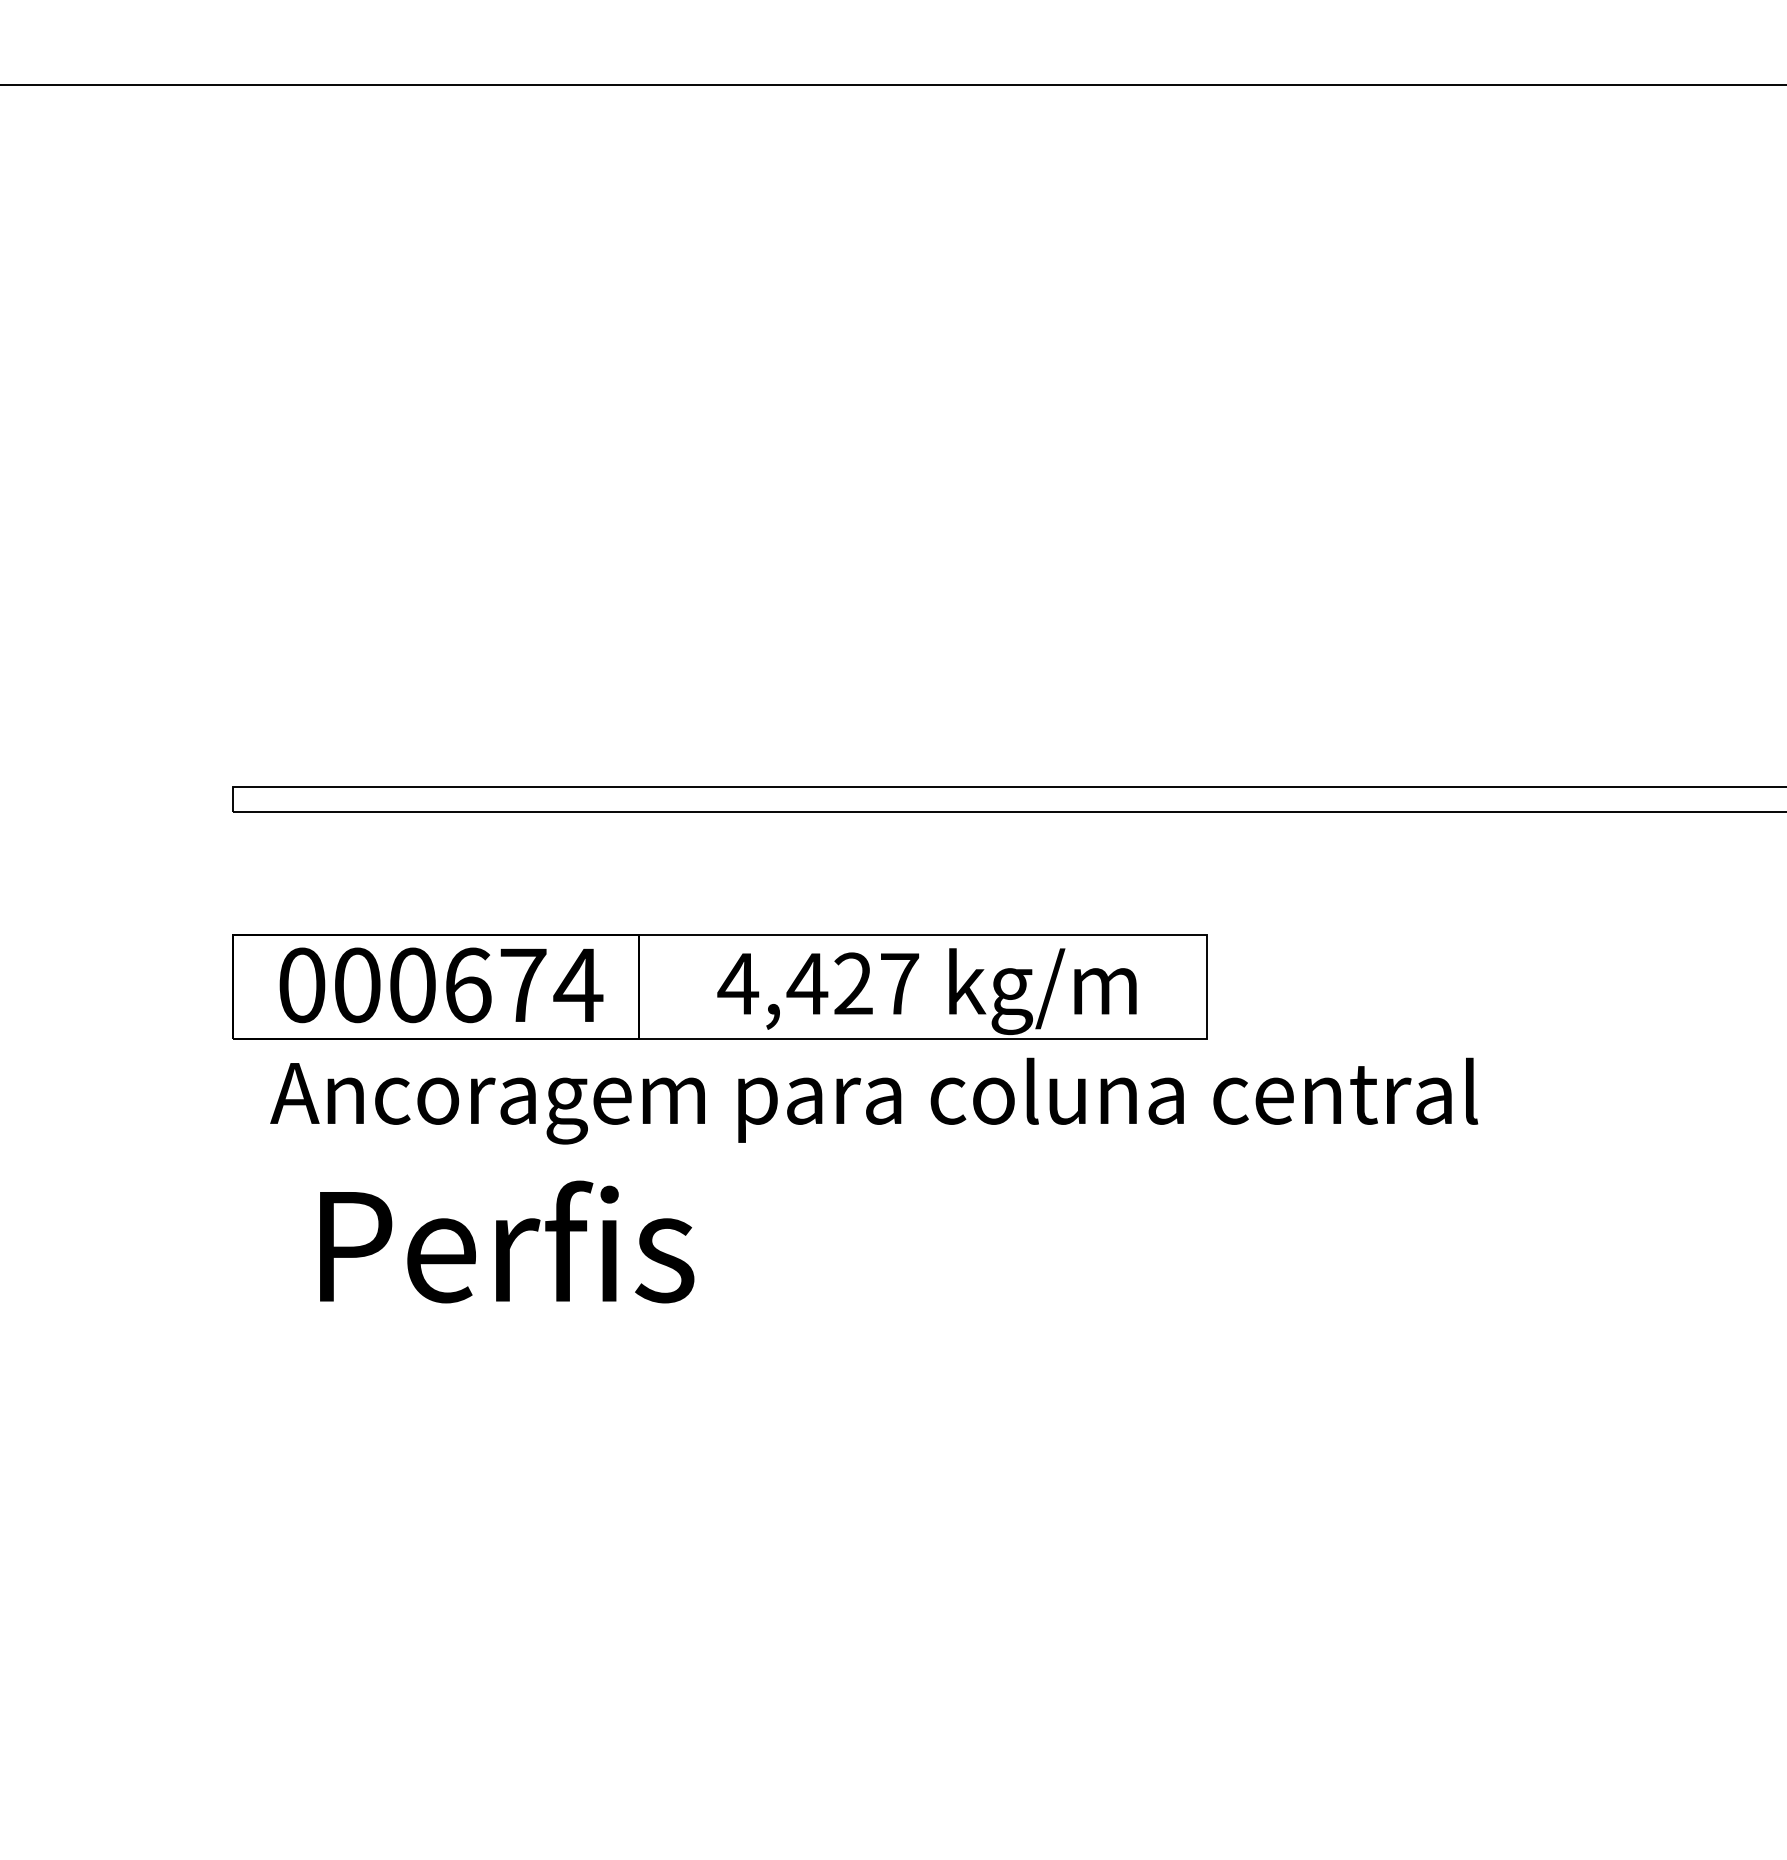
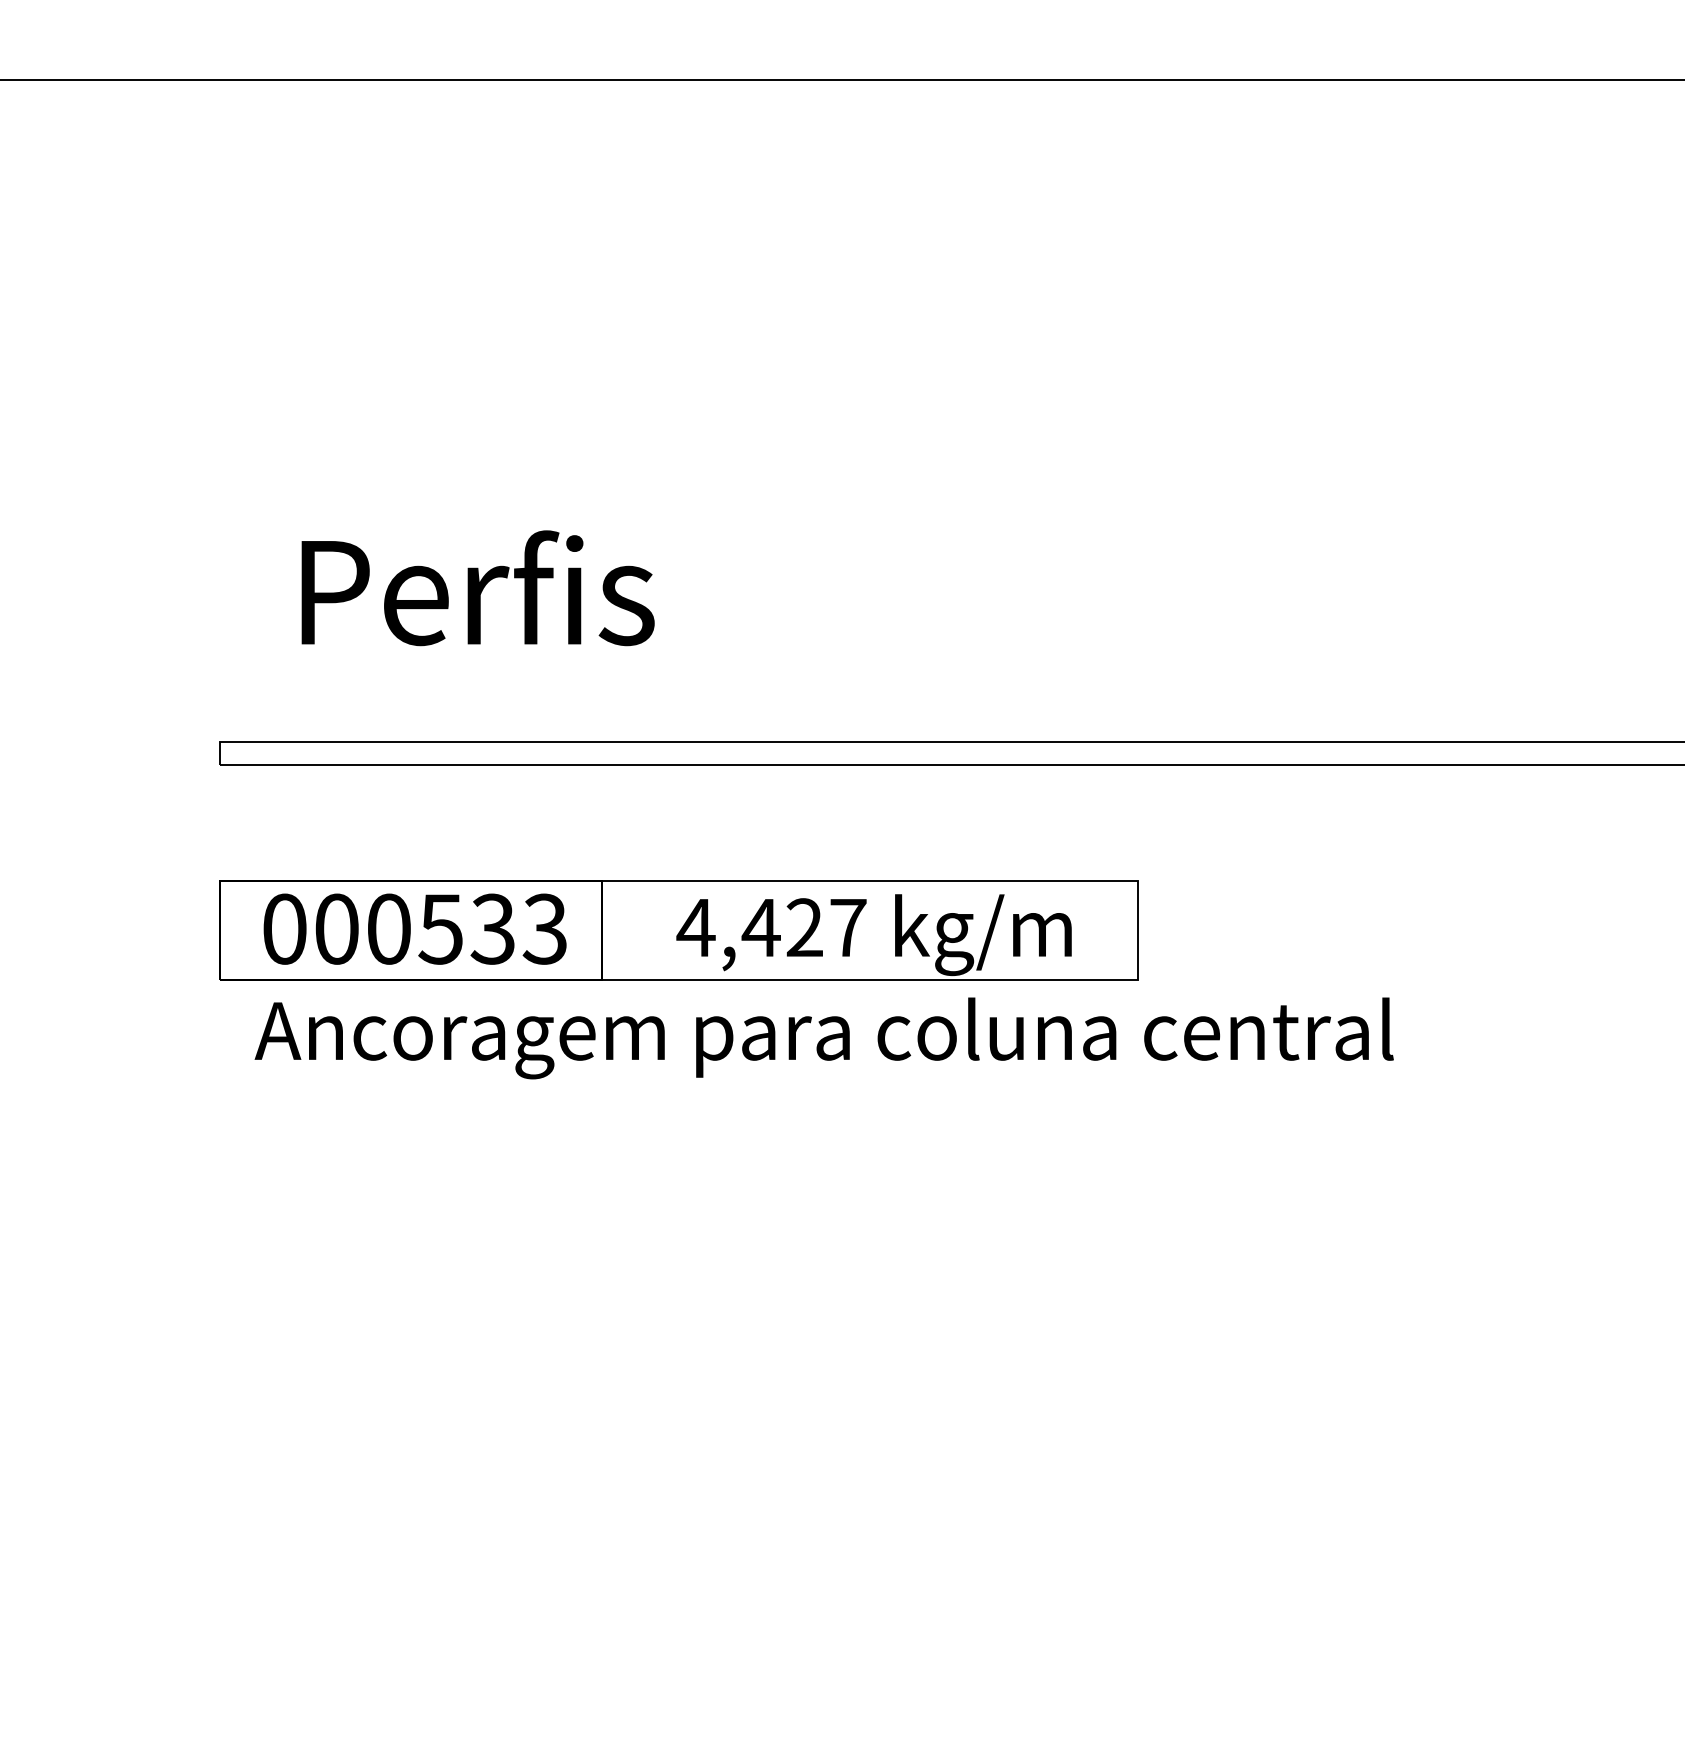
text: (523, 984) -> (493, 928), 000674 -> 000533
text: (506, 1242) -> (477, 588), moved

